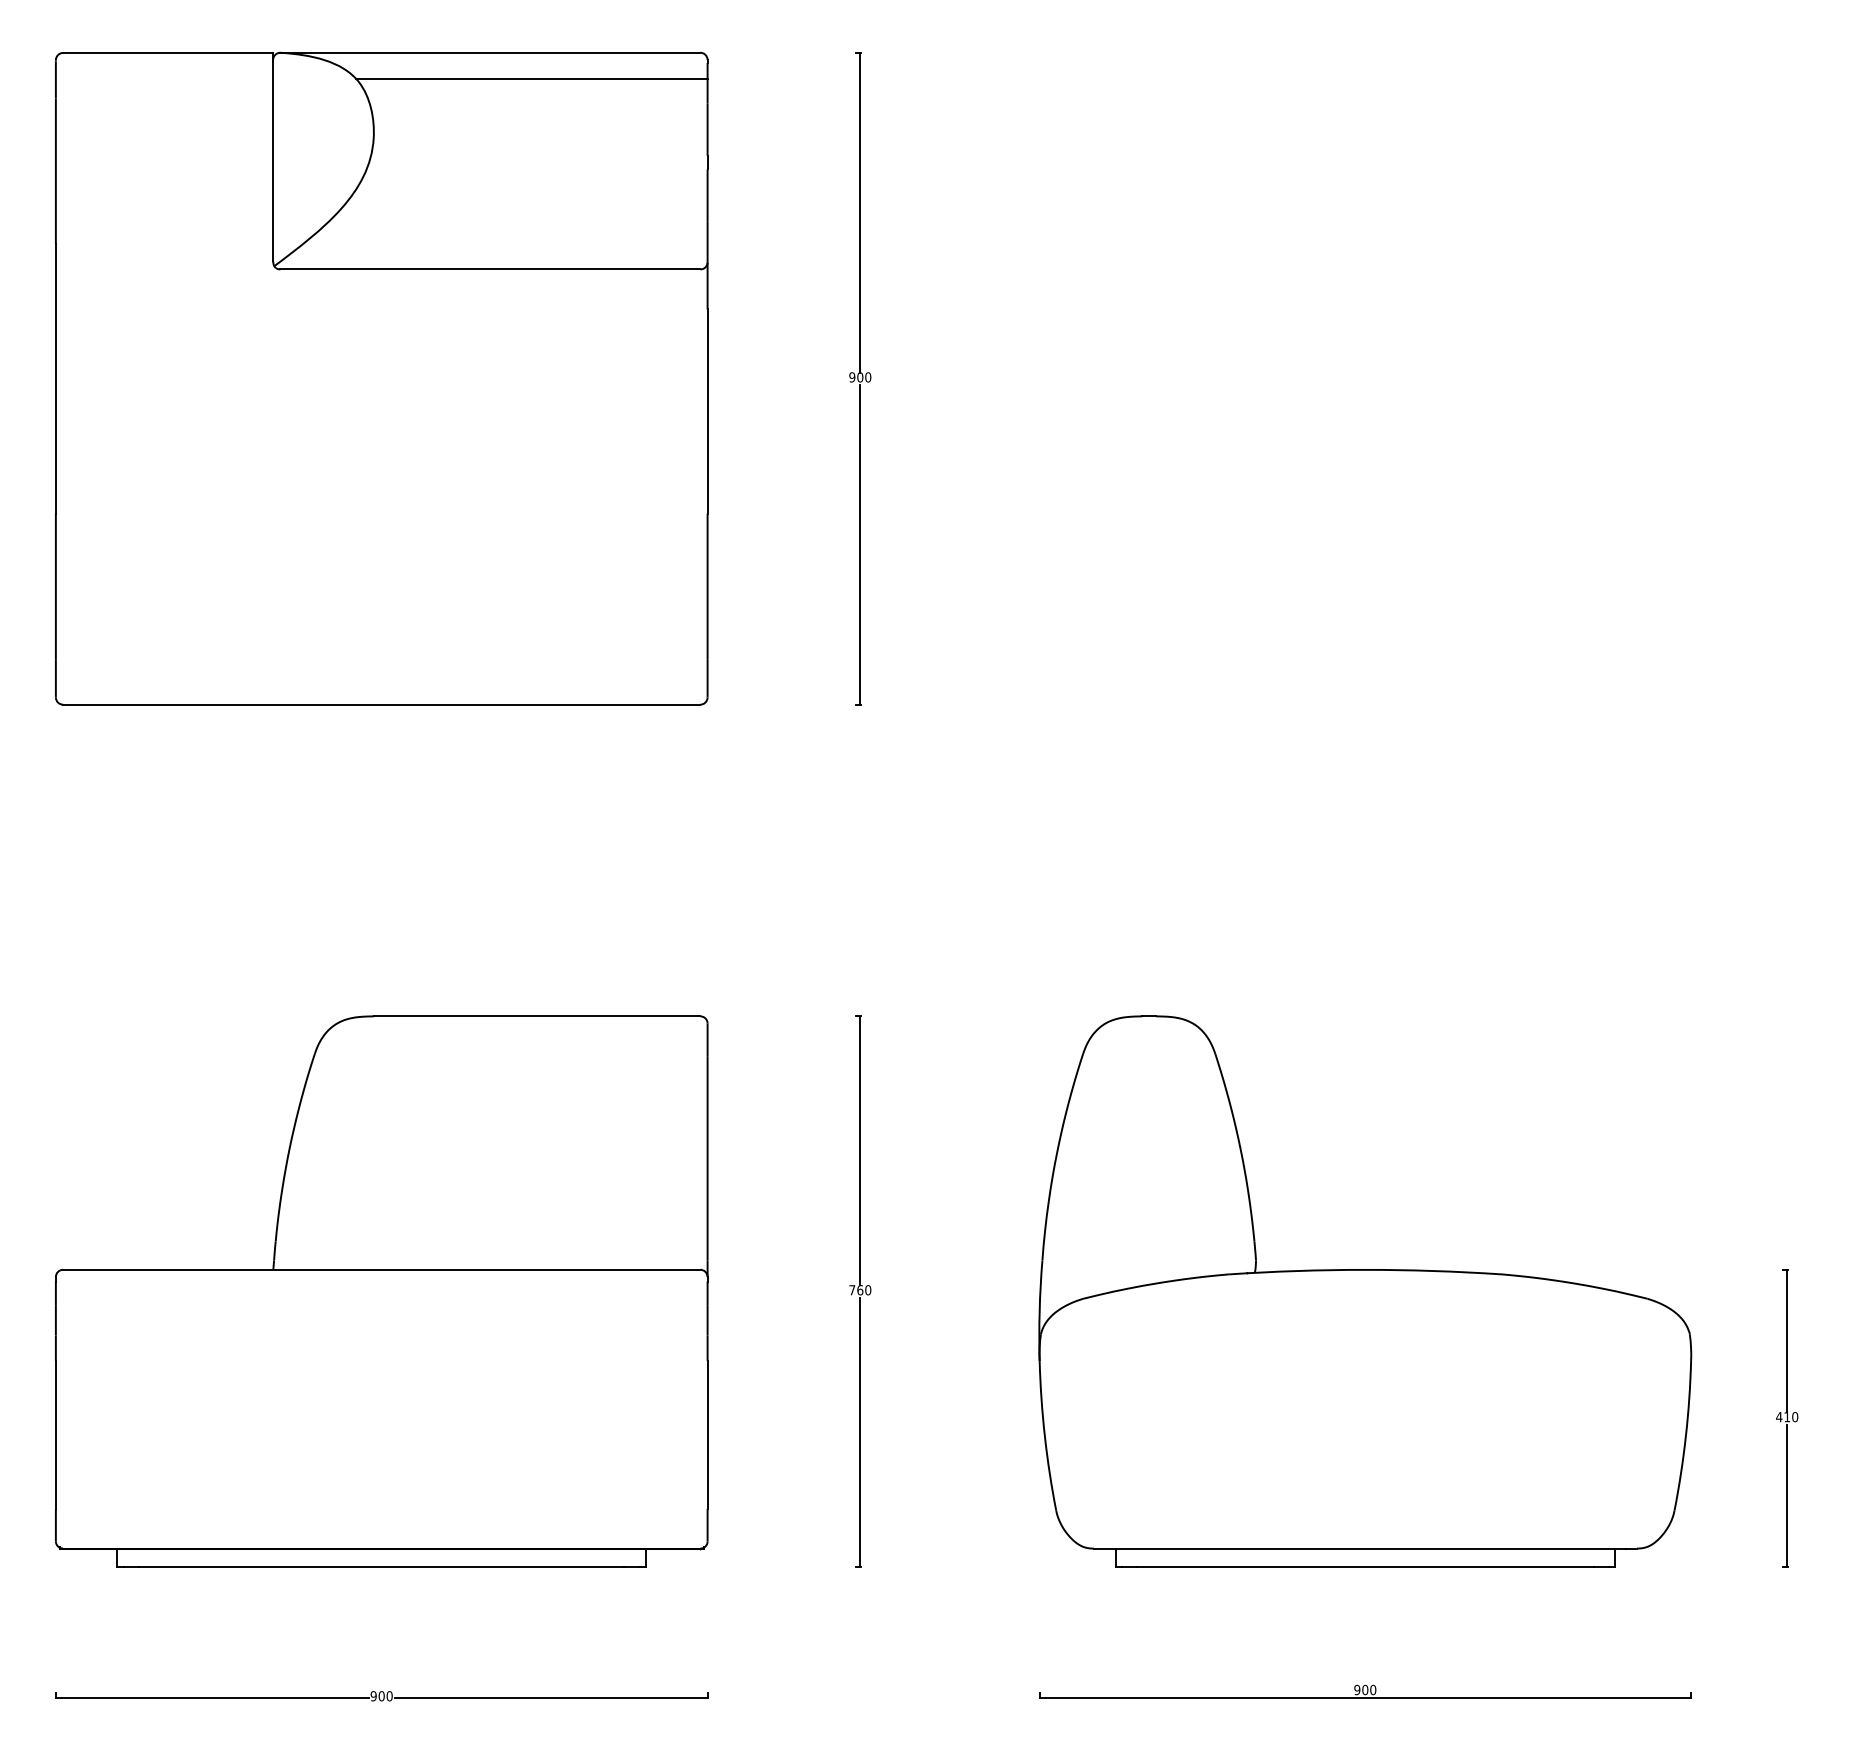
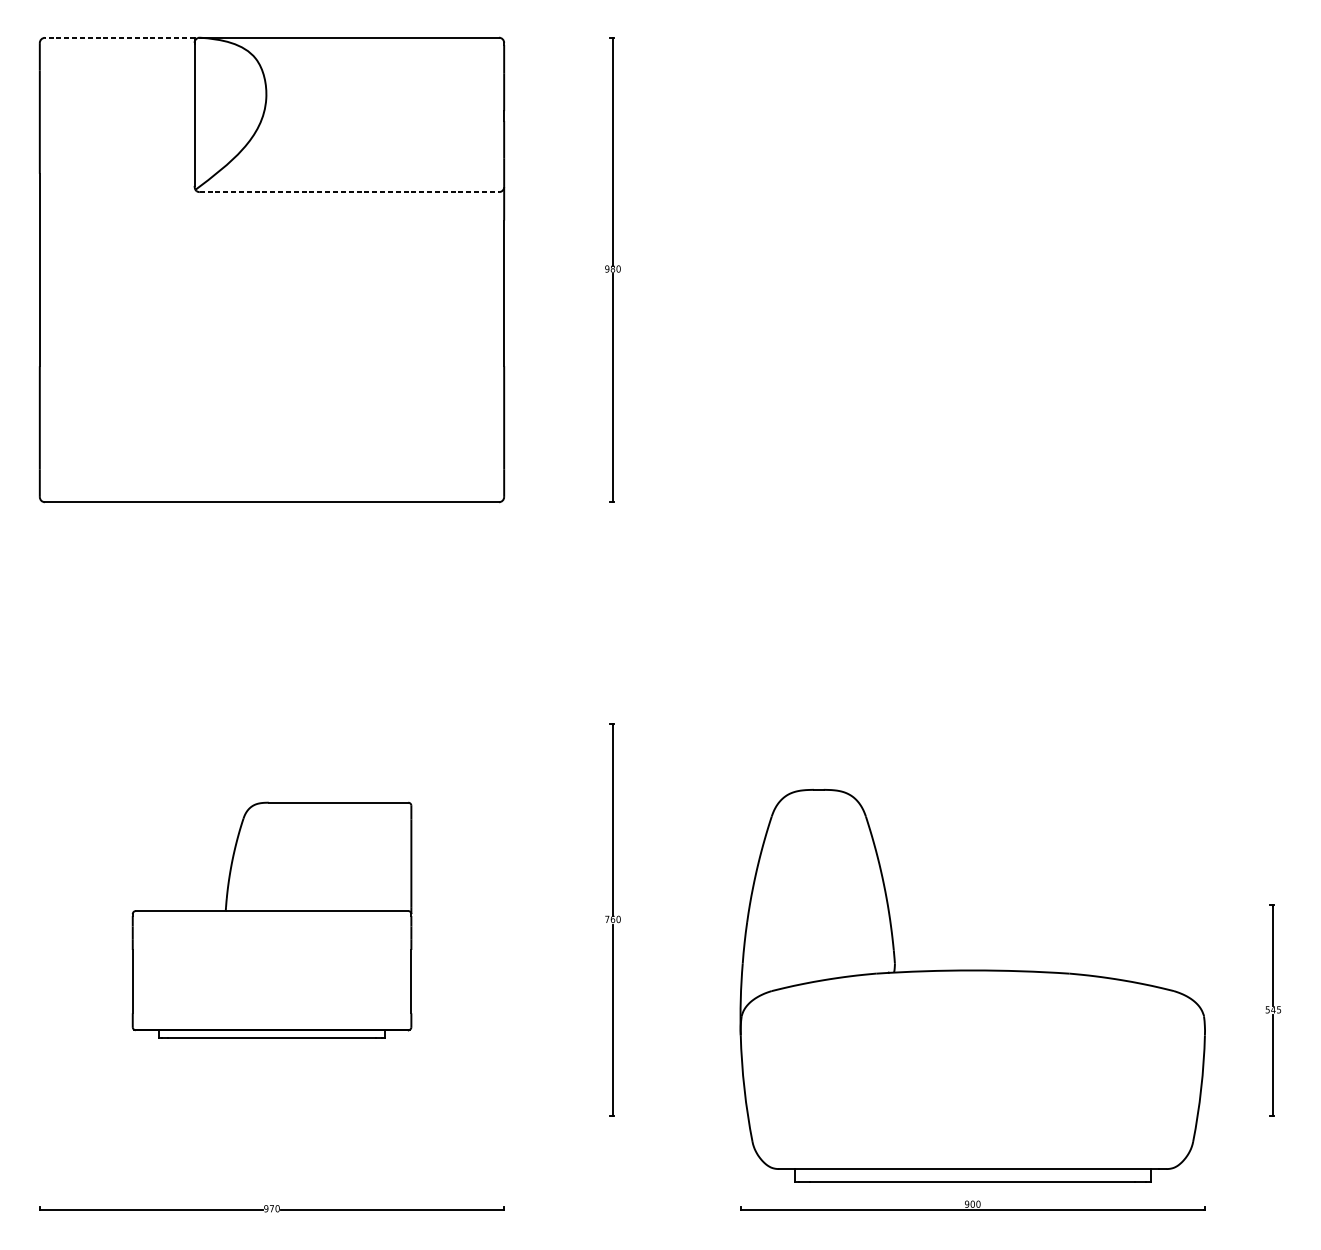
line: (168, 52) -> (120, 37), solid -> dashed
line: (531, 78) -> (378, 56), removed
line: (490, 269) -> (349, 192), solid -> dashed
text: (860, 377) -> (613, 269), 900 -> 980
part: (381, 1291) -> (271, 920), size x0.6
part: (1365, 1291) -> (972, 985), moved
text: (1787, 1416) -> (1273, 1009), 410 -> 545
text: (381, 1696) -> (271, 1208), 900 -> 970

